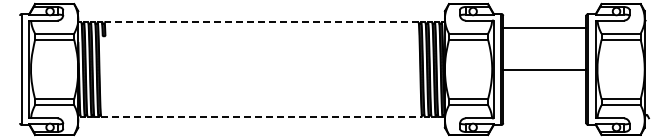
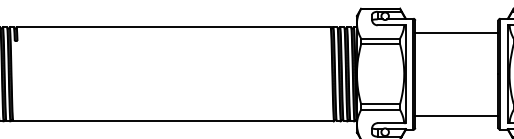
line: (261, 22) -> (173, 27), dashed -> solid
line: (544, 69) -> (456, 115), moved
line: (262, 116) -> (174, 121), dashed -> solid

